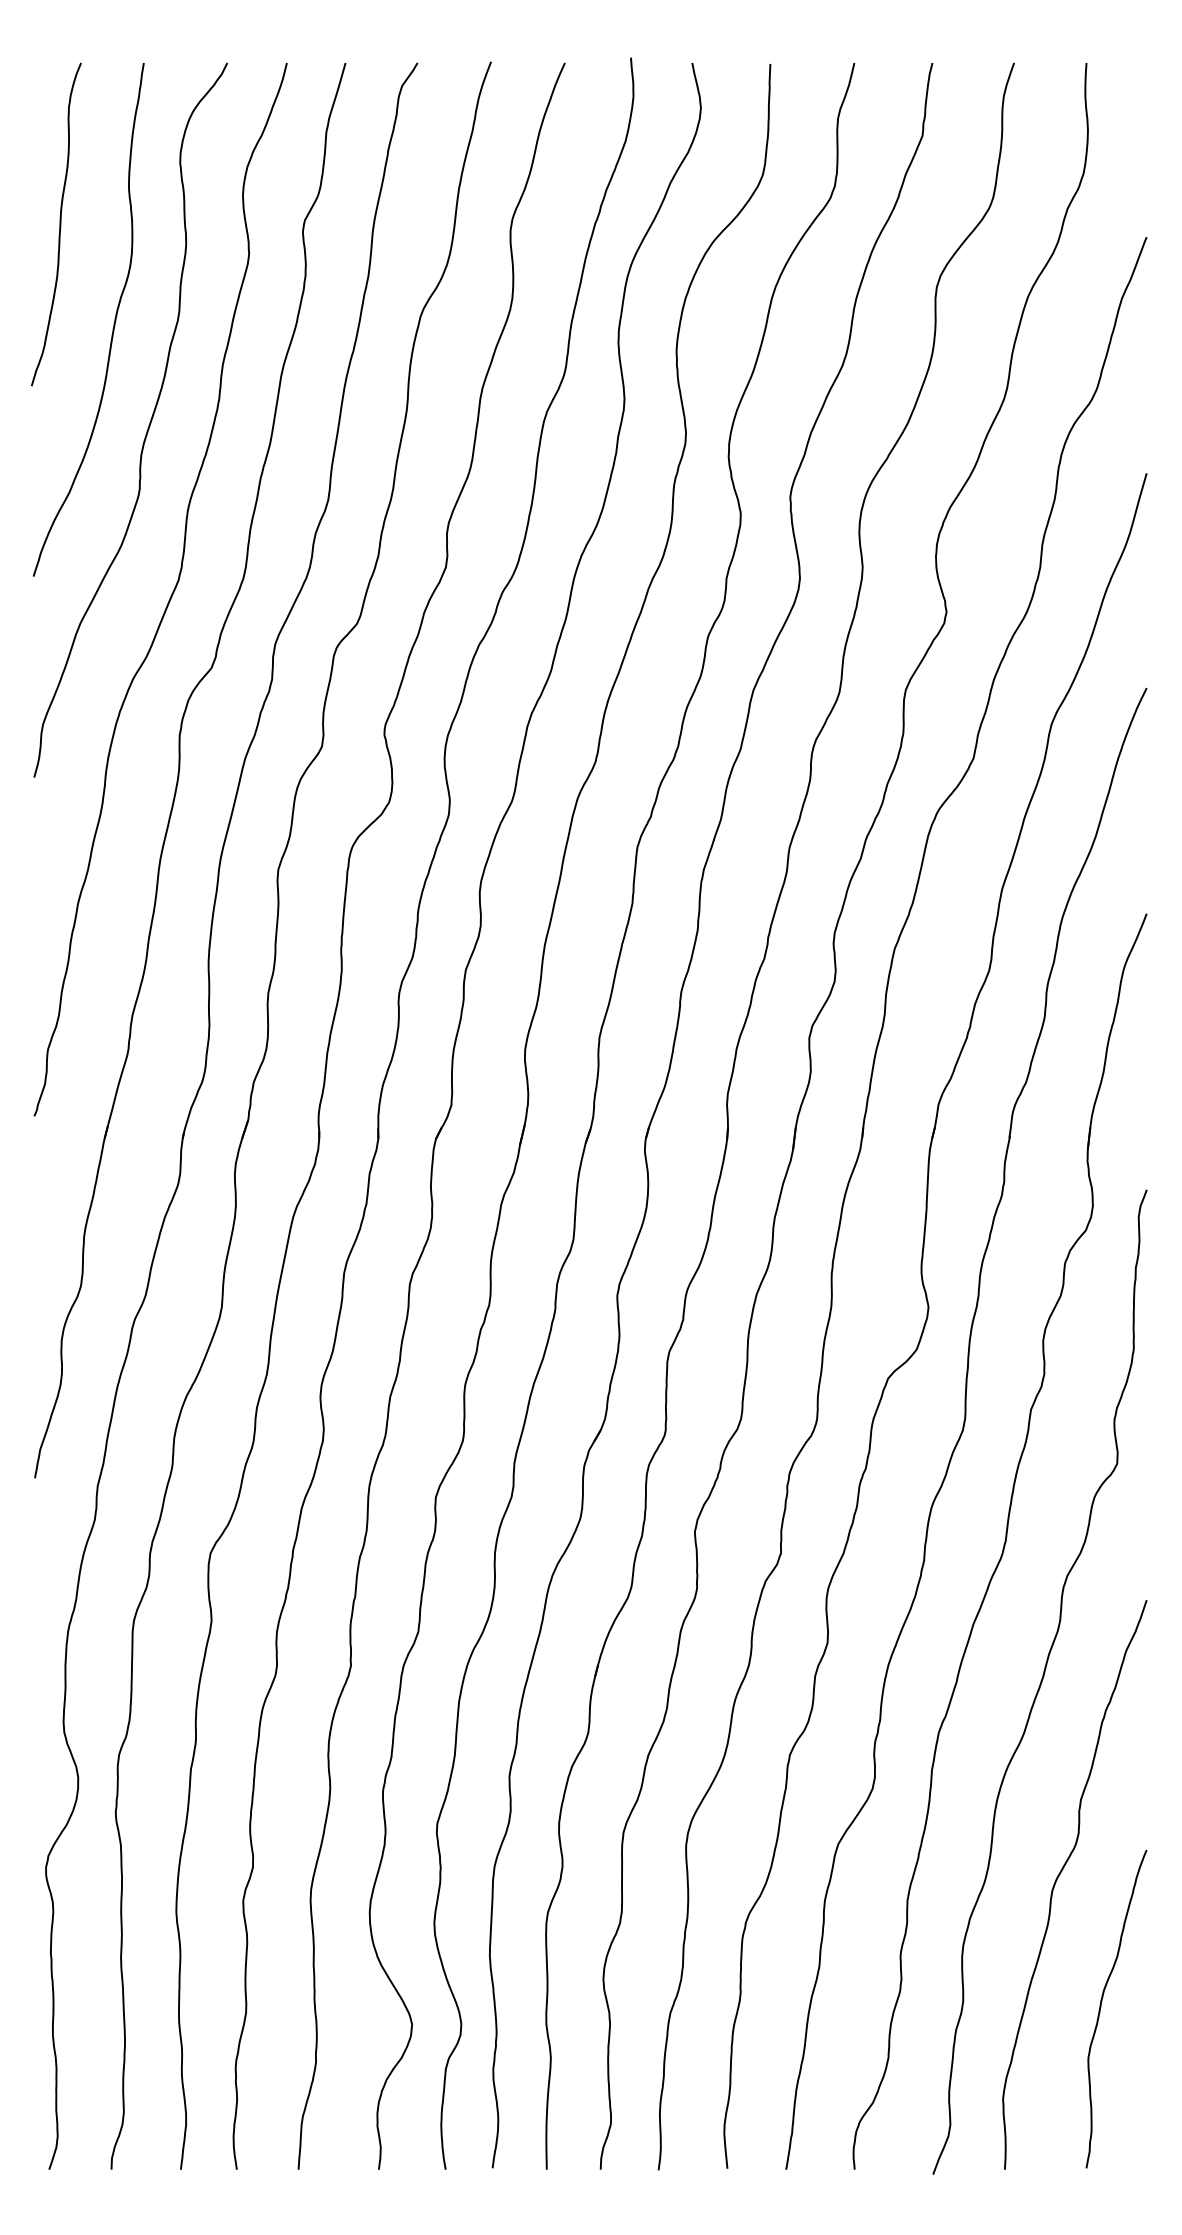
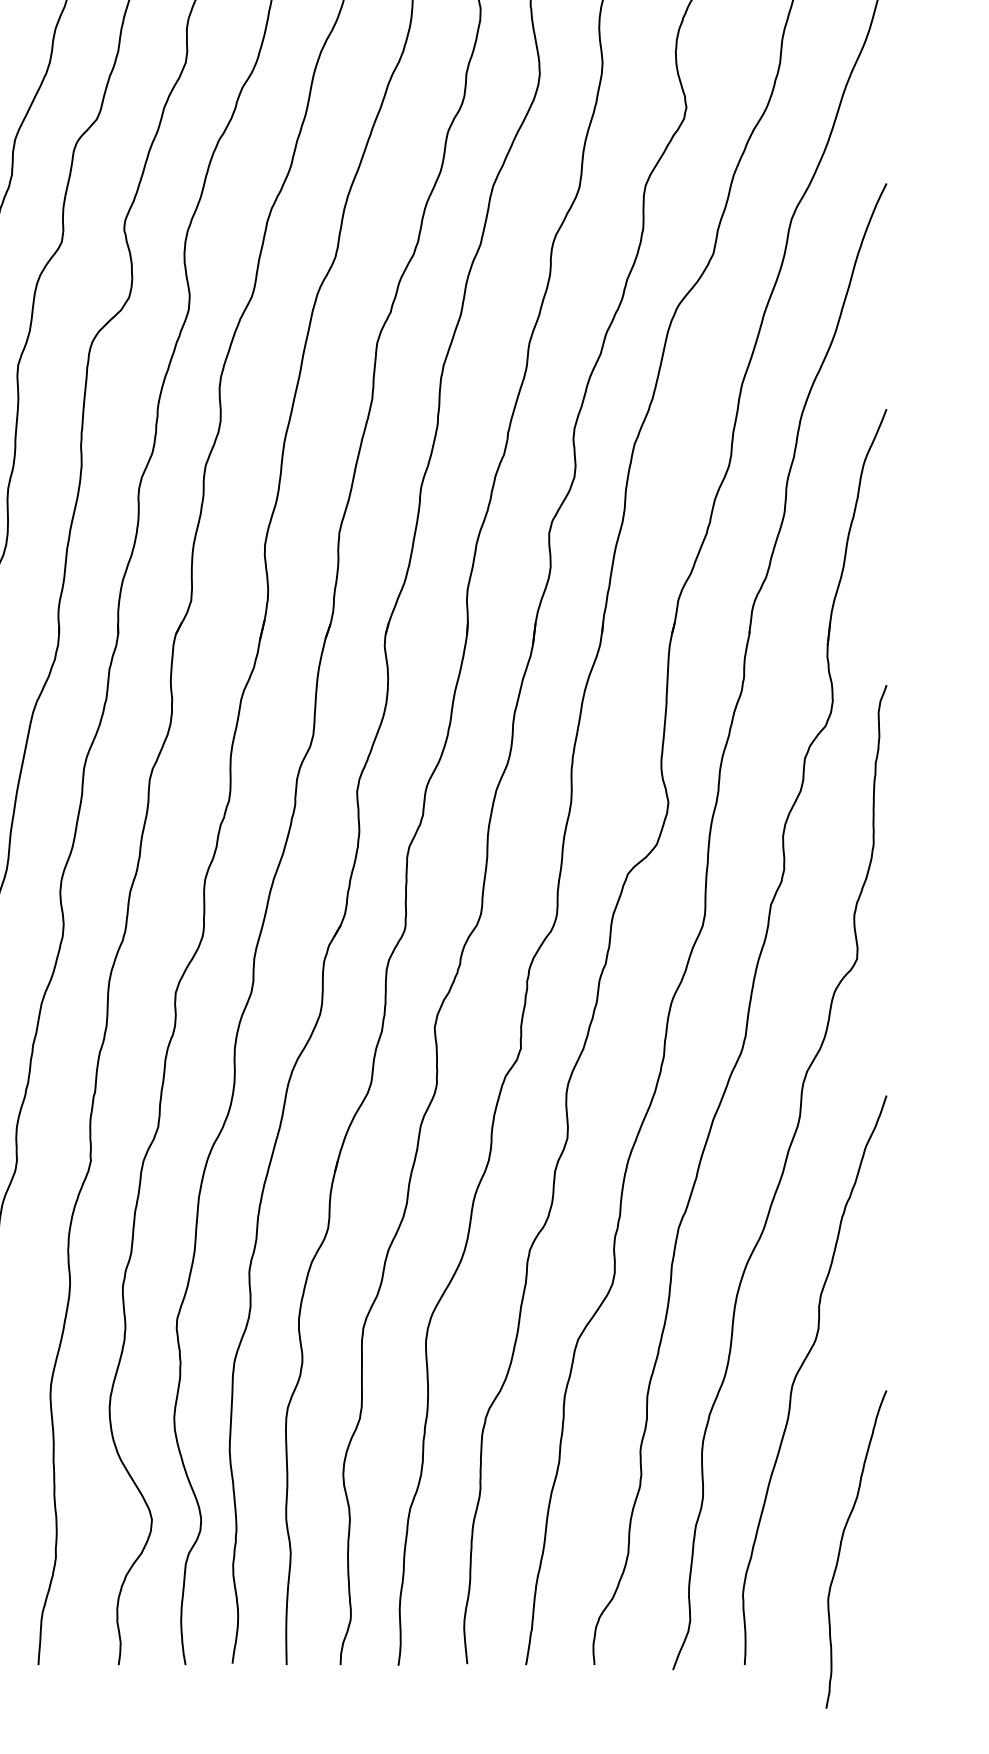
curve: (1101, 2007) -> (841, 1547), moved

